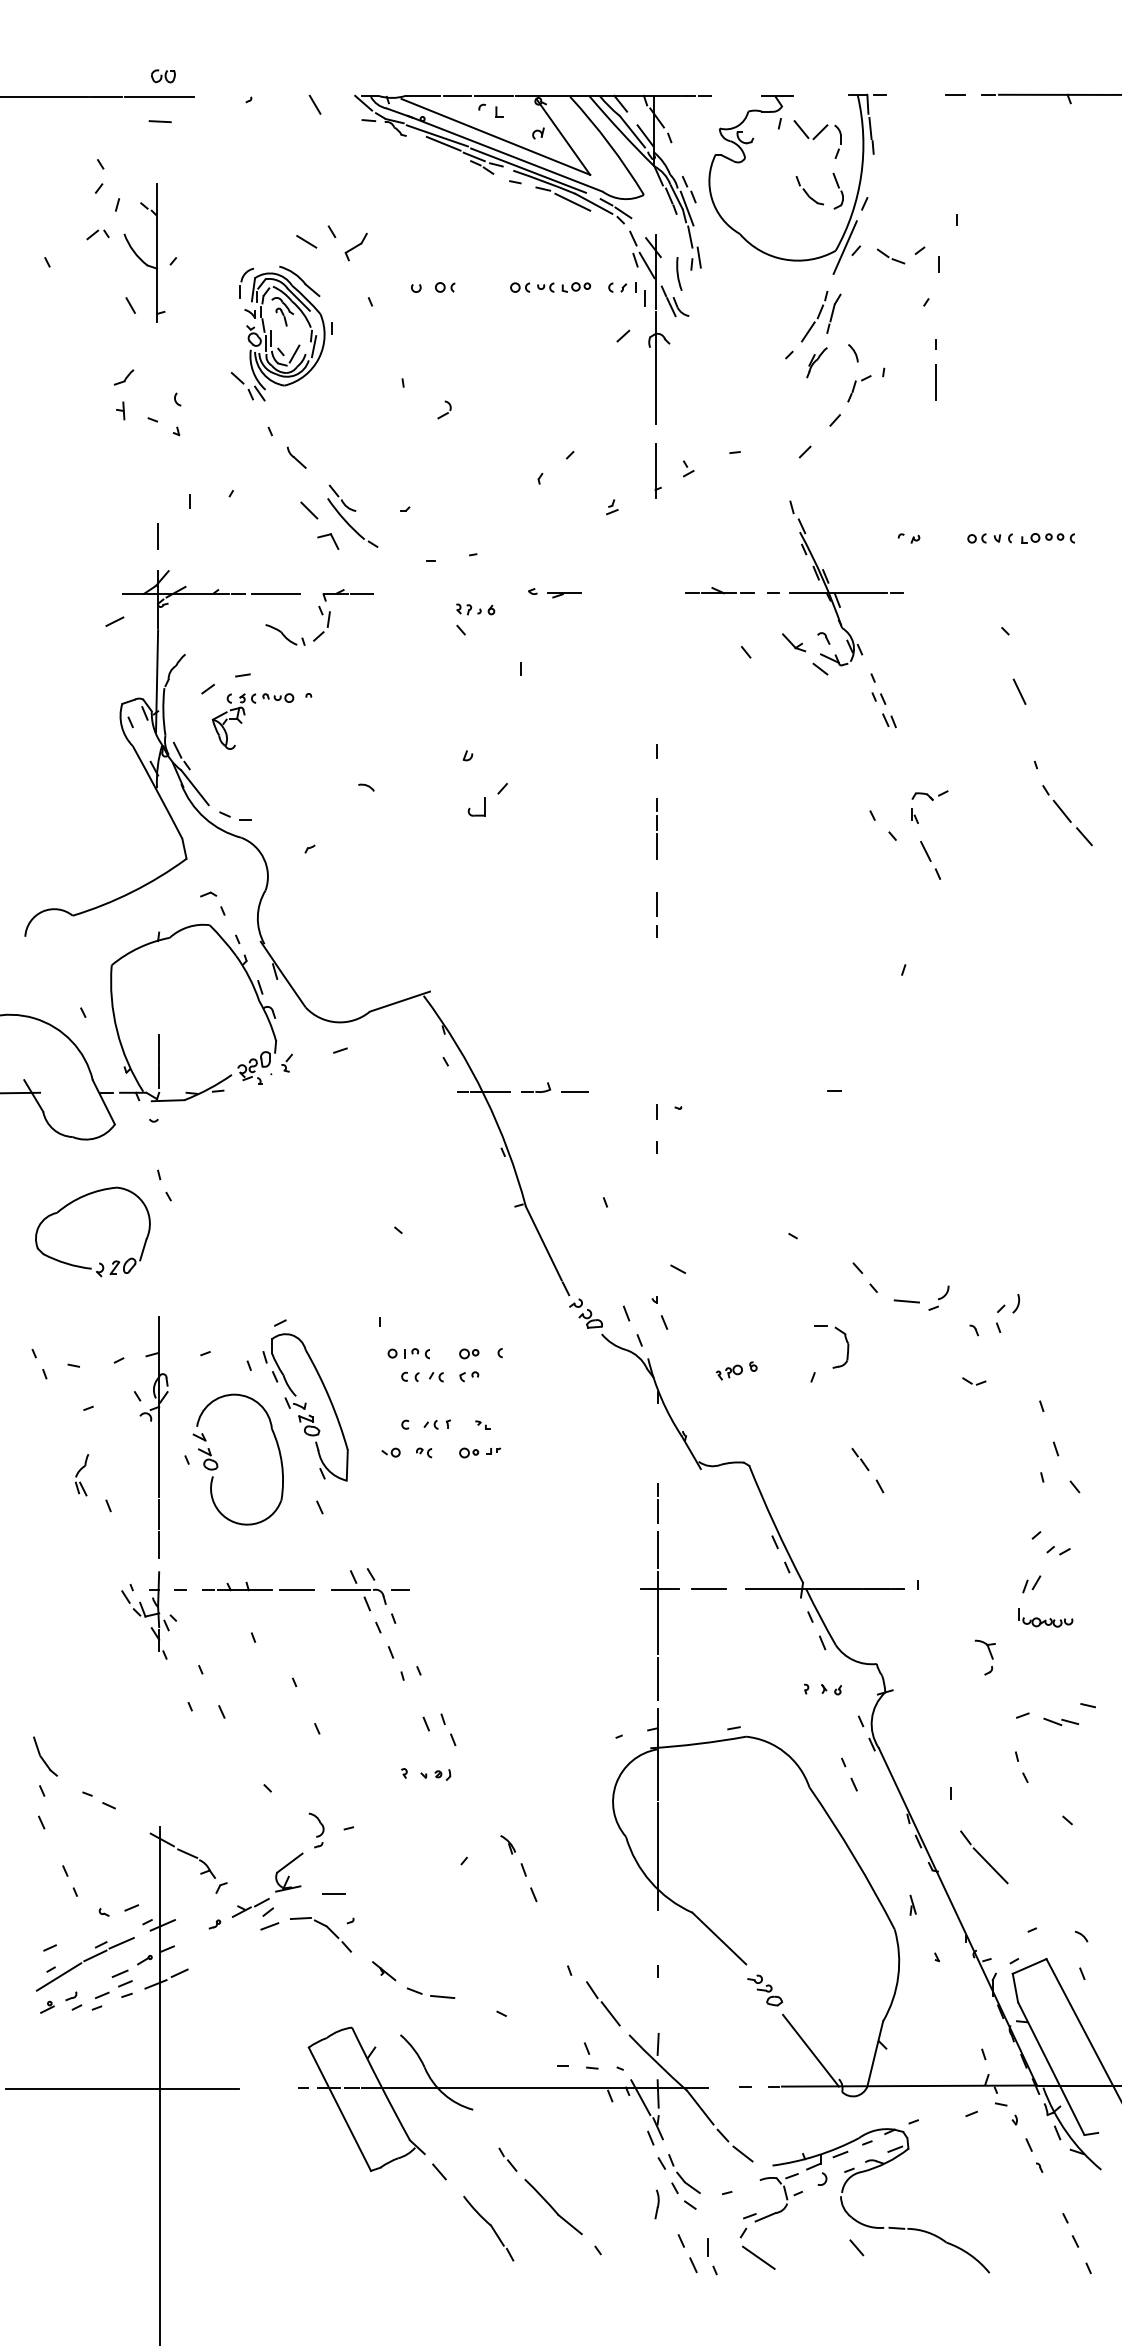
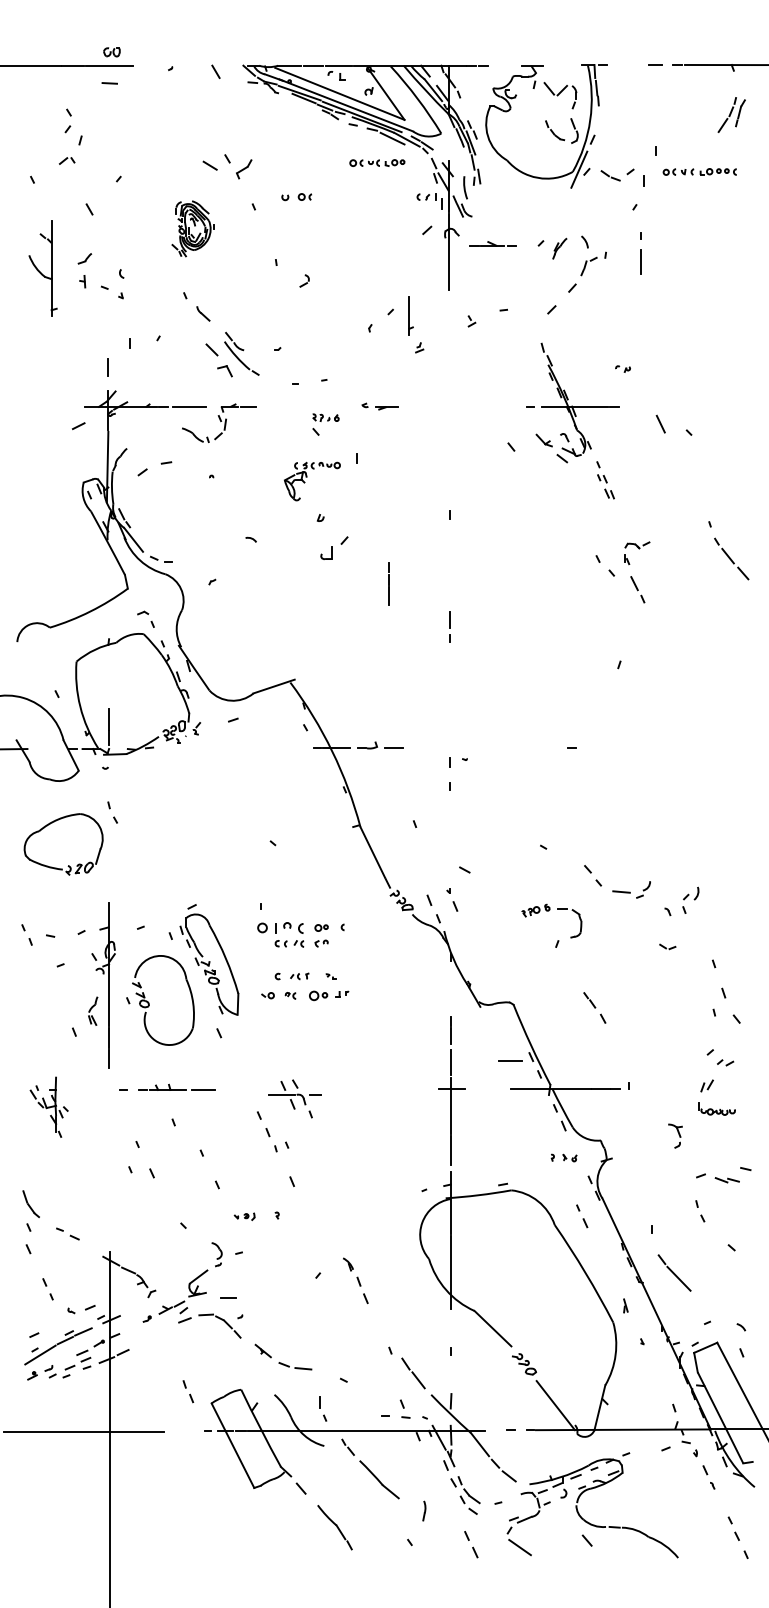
part: (143, 253) -> (42, 268), moved
part: (550, 286) -> (377, 162), moved
part: (820, 315) -> (731, 114), moved
part: (280, 333) -> (192, 228), size x0.6
part: (657, 470) -> (410, 315), moved
part: (1020, 537) -> (699, 171), moved
part: (718, 590) -> (492, 243), moved
line: (1019, 690) -> (660, 423), moved
part: (245, 715) -> (307, 477), moved
line: (655, 827) -> (388, 583), moved
part: (407, 1353) -> (279, 927), size x1.6
part: (736, 1370) -> (535, 910), moved
part: (479, 1452) -> (328, 995), size x1.4
part: (82, 1474) -> (93, 1010), moved
line: (709, 1588) -> (510, 1060), moved
part: (369, 1595) -> (294, 1098), moved
part: (148, 1614) -> (48, 1106), moved
part: (448, 1729) -> (188, 1391), moved
part: (435, 1774) -> (244, 1216), moved
part: (540, 2190) -> (370, 1468), moved
part: (657, 2203) -> (424, 1510), moved
part: (712, 2256) -> (323, 1408), moved

